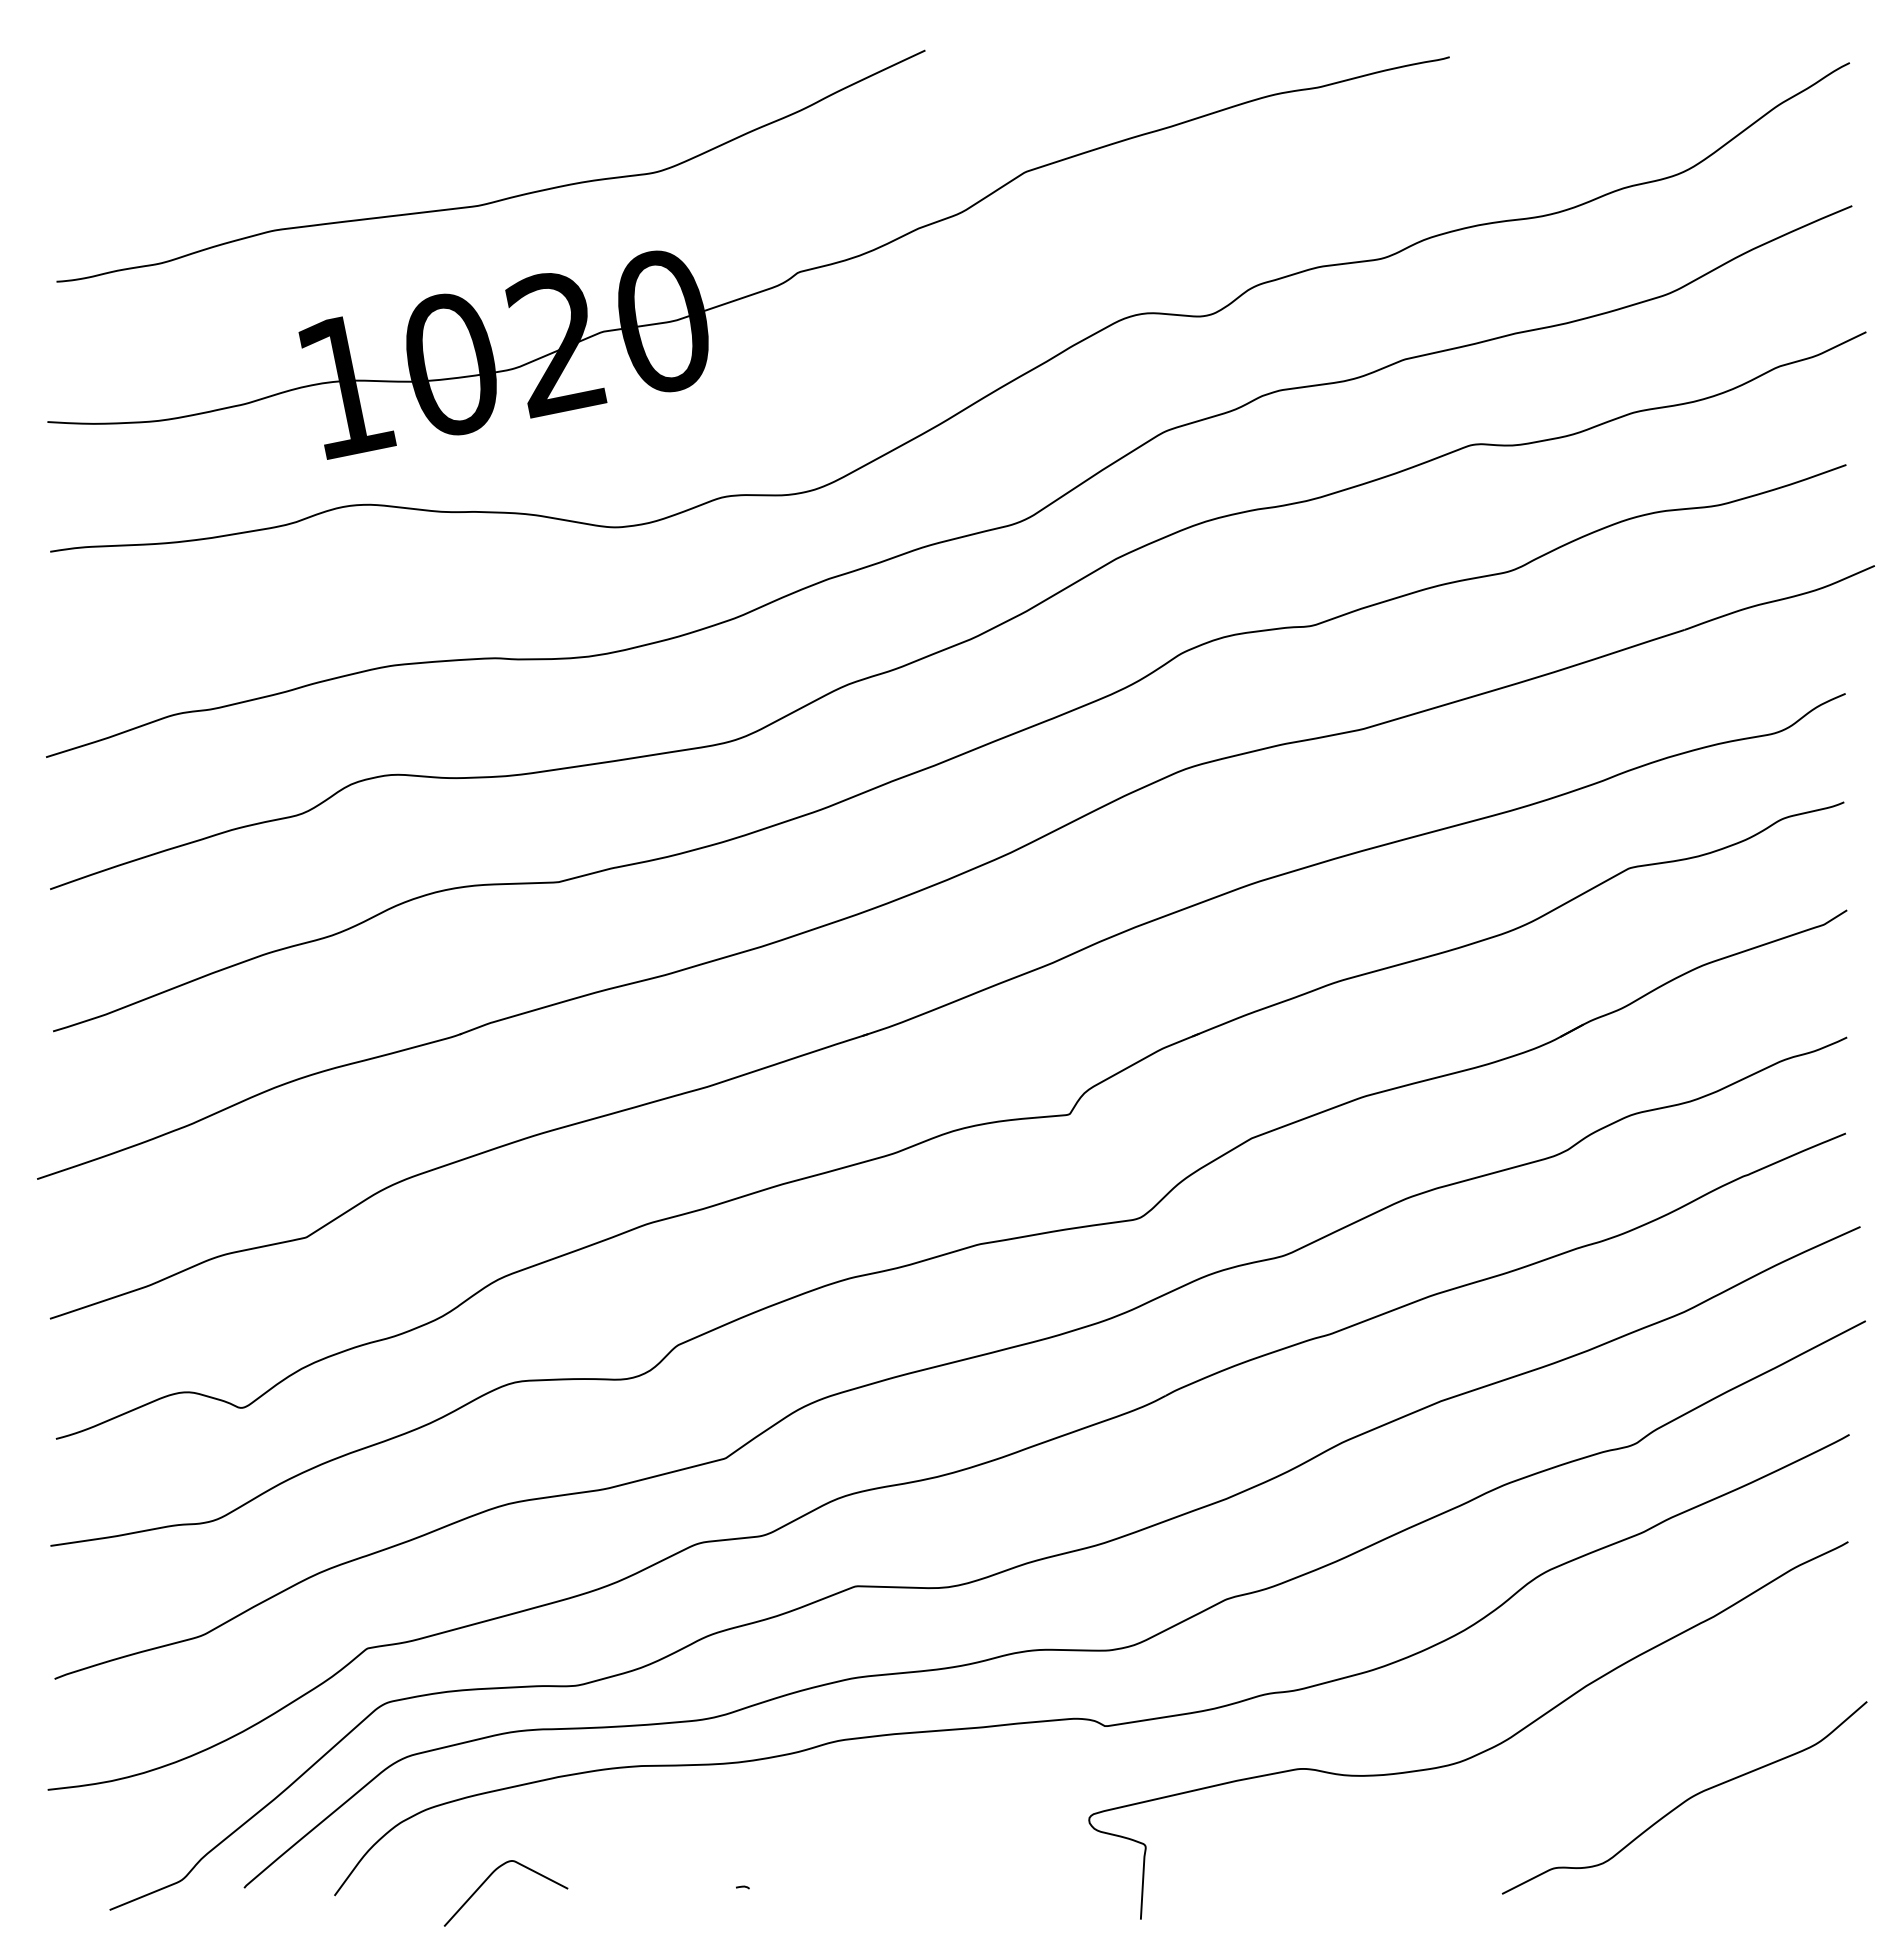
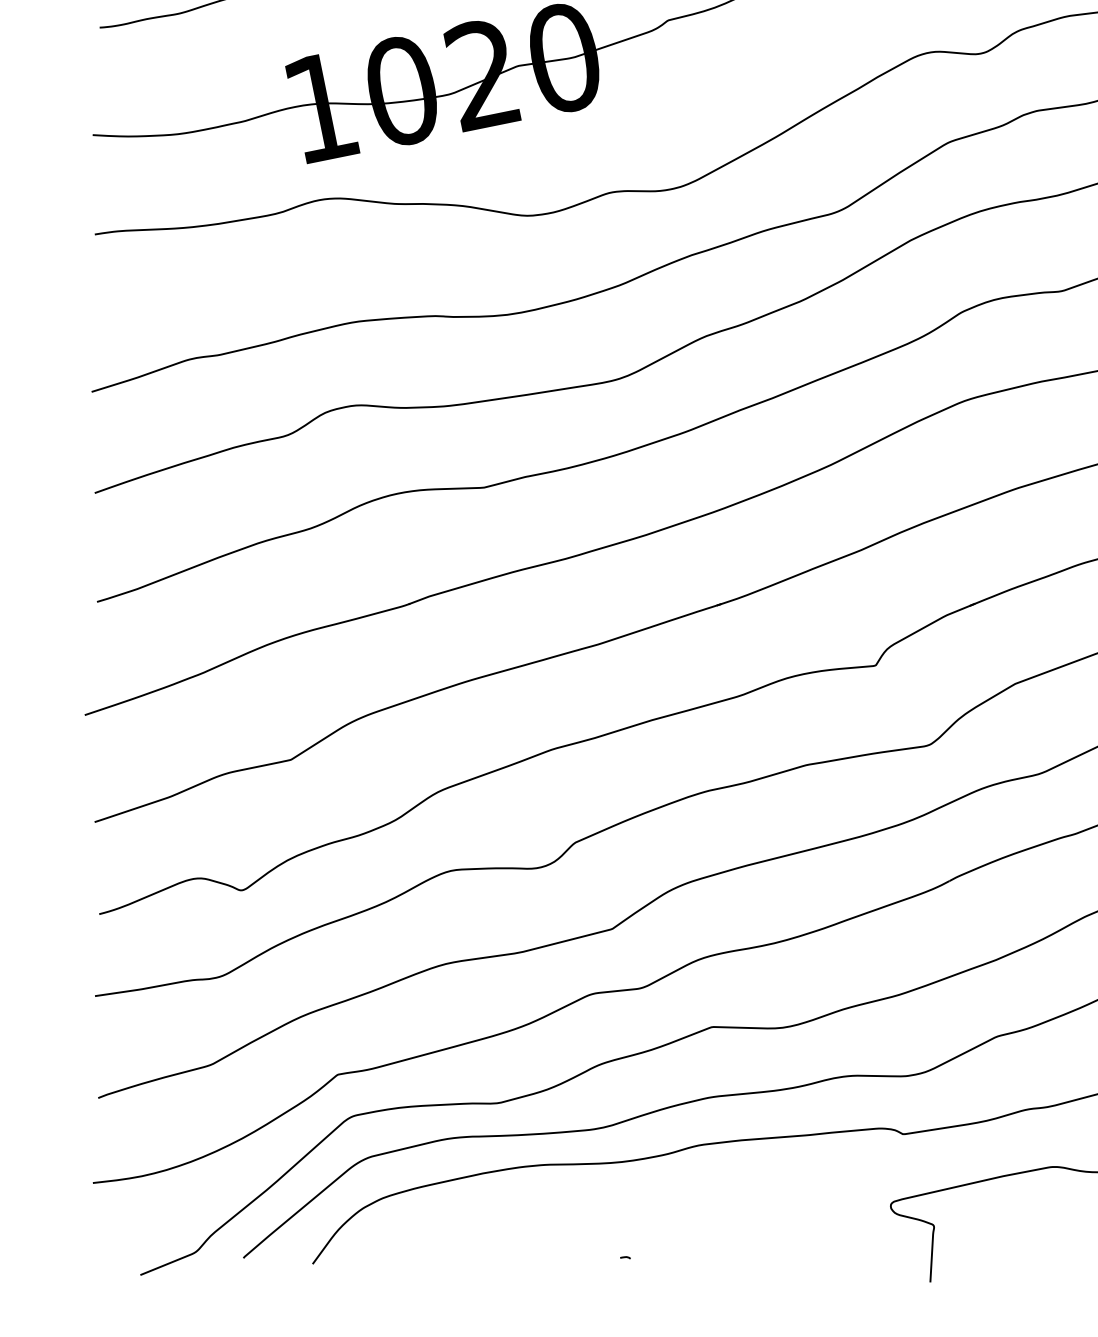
curve: (486, 1881) -> (429, 1253), removed

